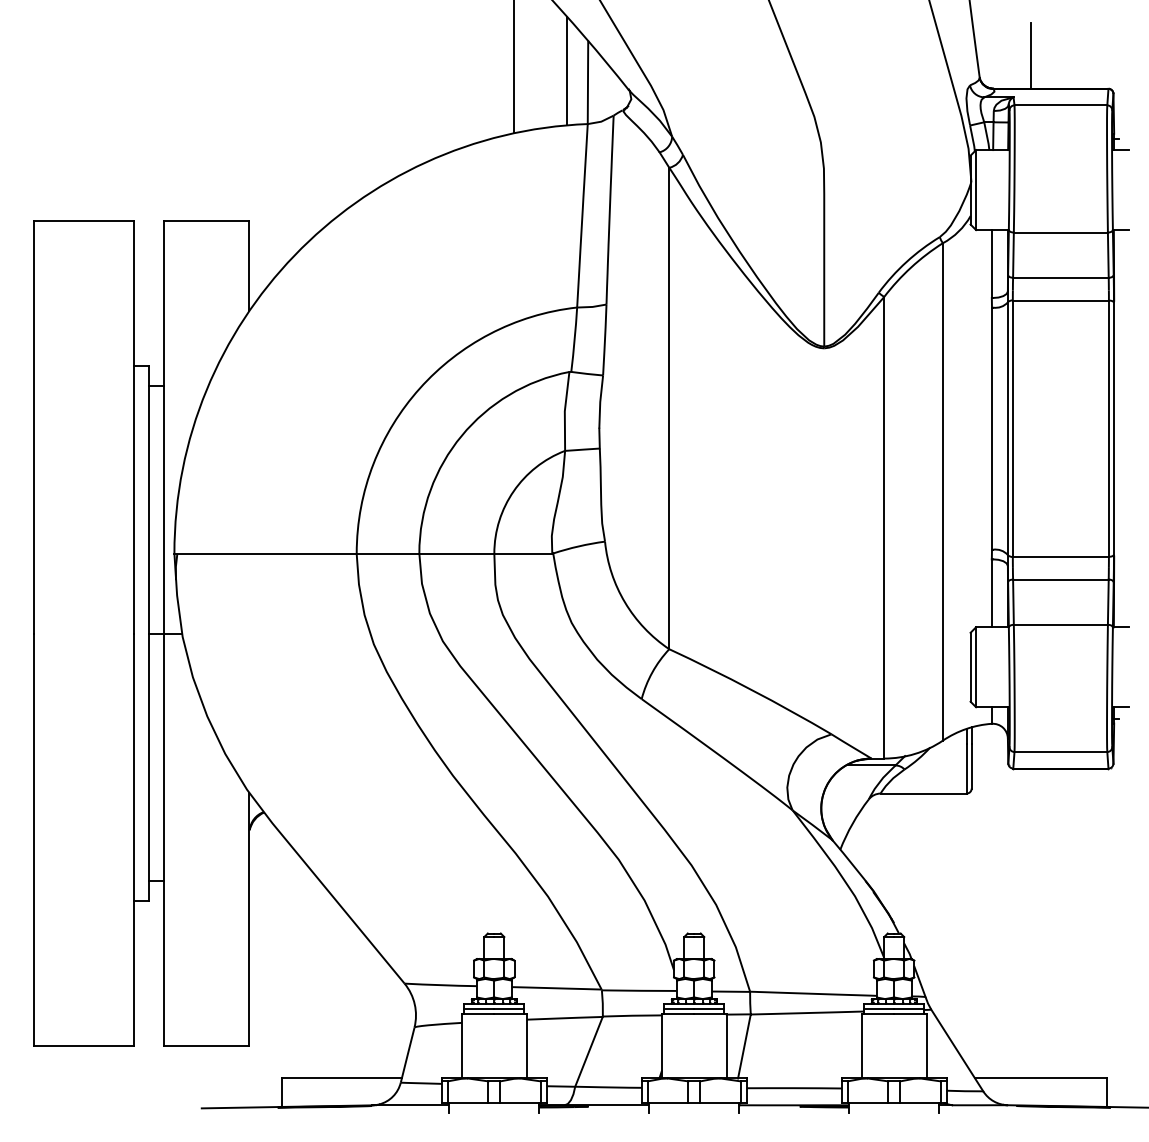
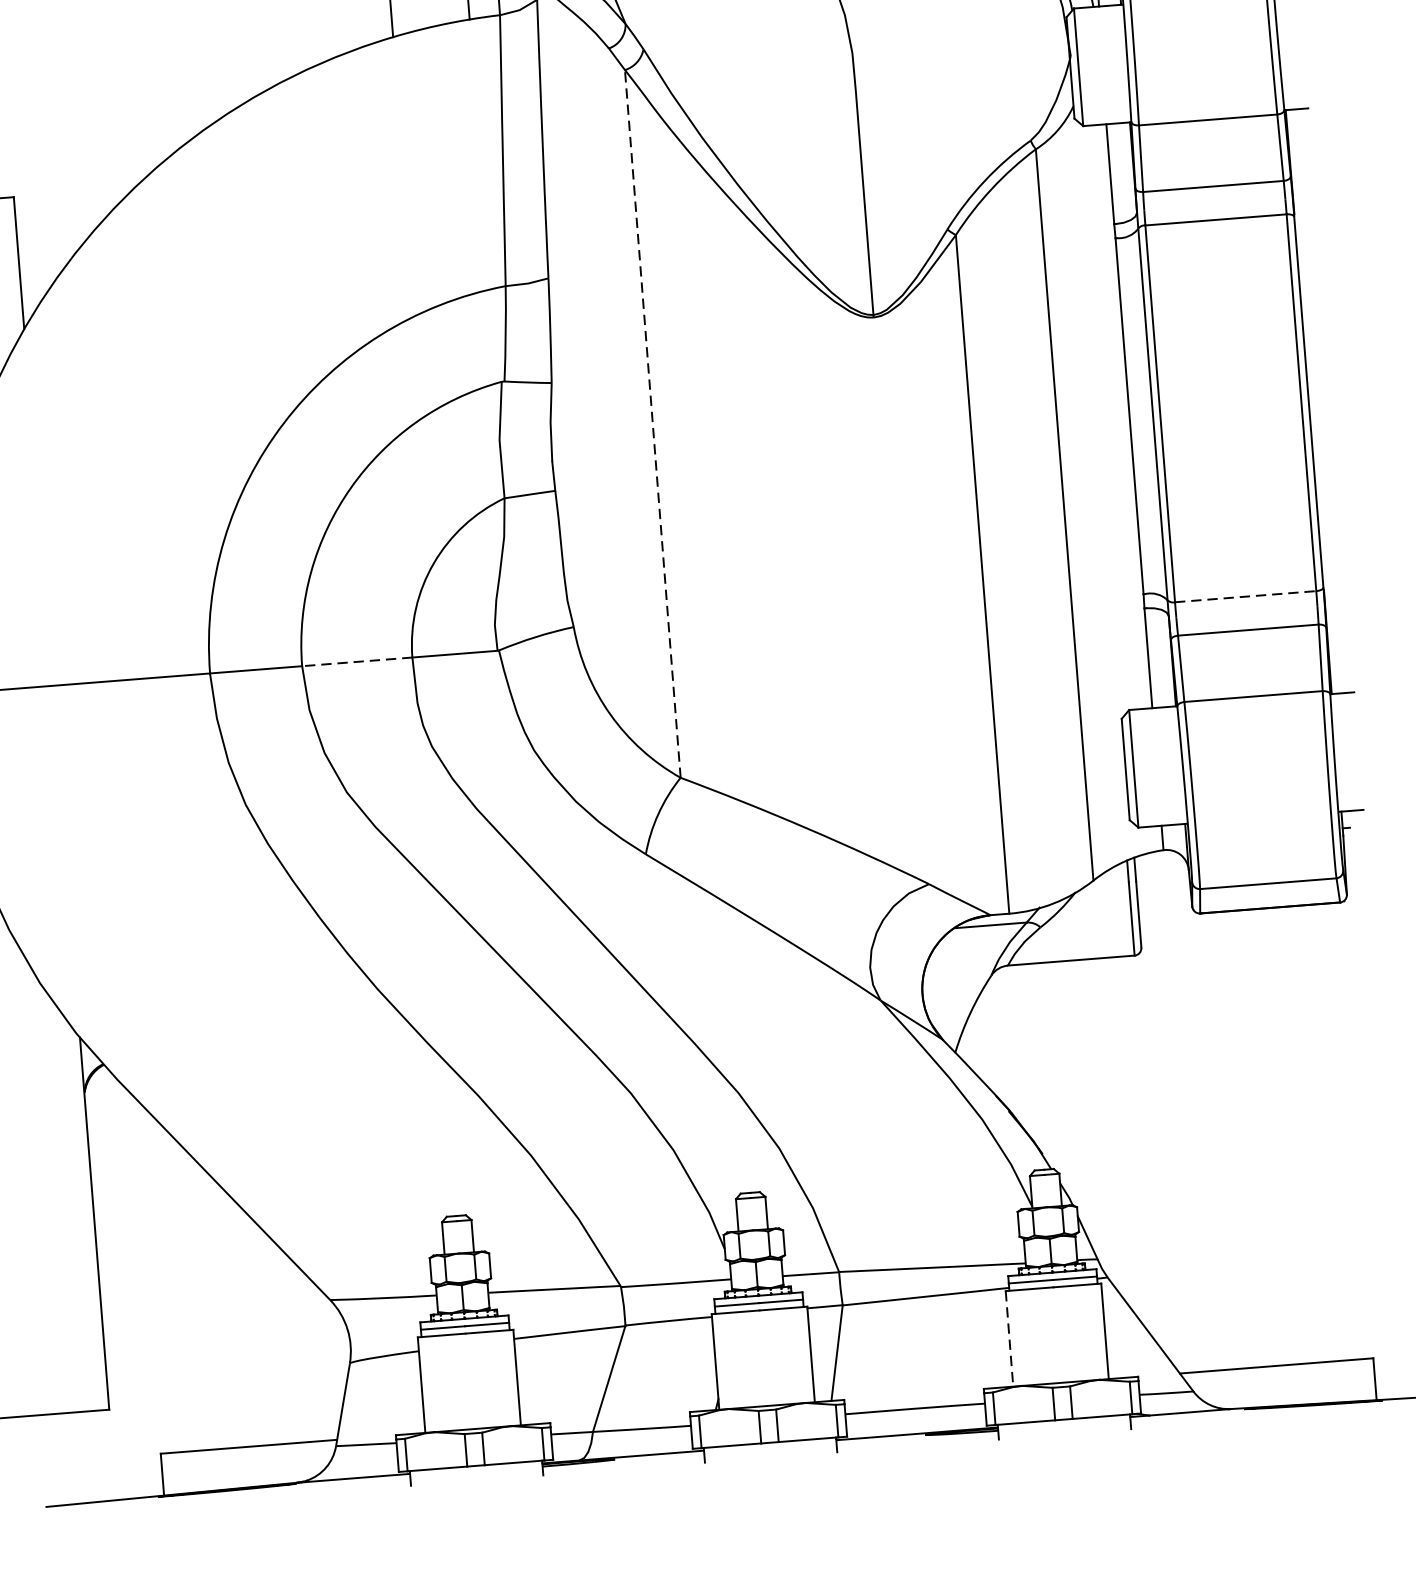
line: (669, 408) -> (653, 423), solid -> dashed
line: (456, 553) -> (356, 661), solid -> dashed
line: (1061, 556) -> (1246, 596), solid -> dashed
line: (861, 1046) -> (1009, 1339), solid -> dashed

